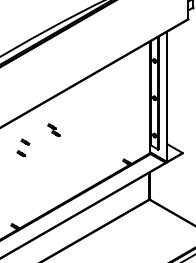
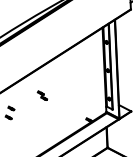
part: (53, 129) -> (42, 95), moved

